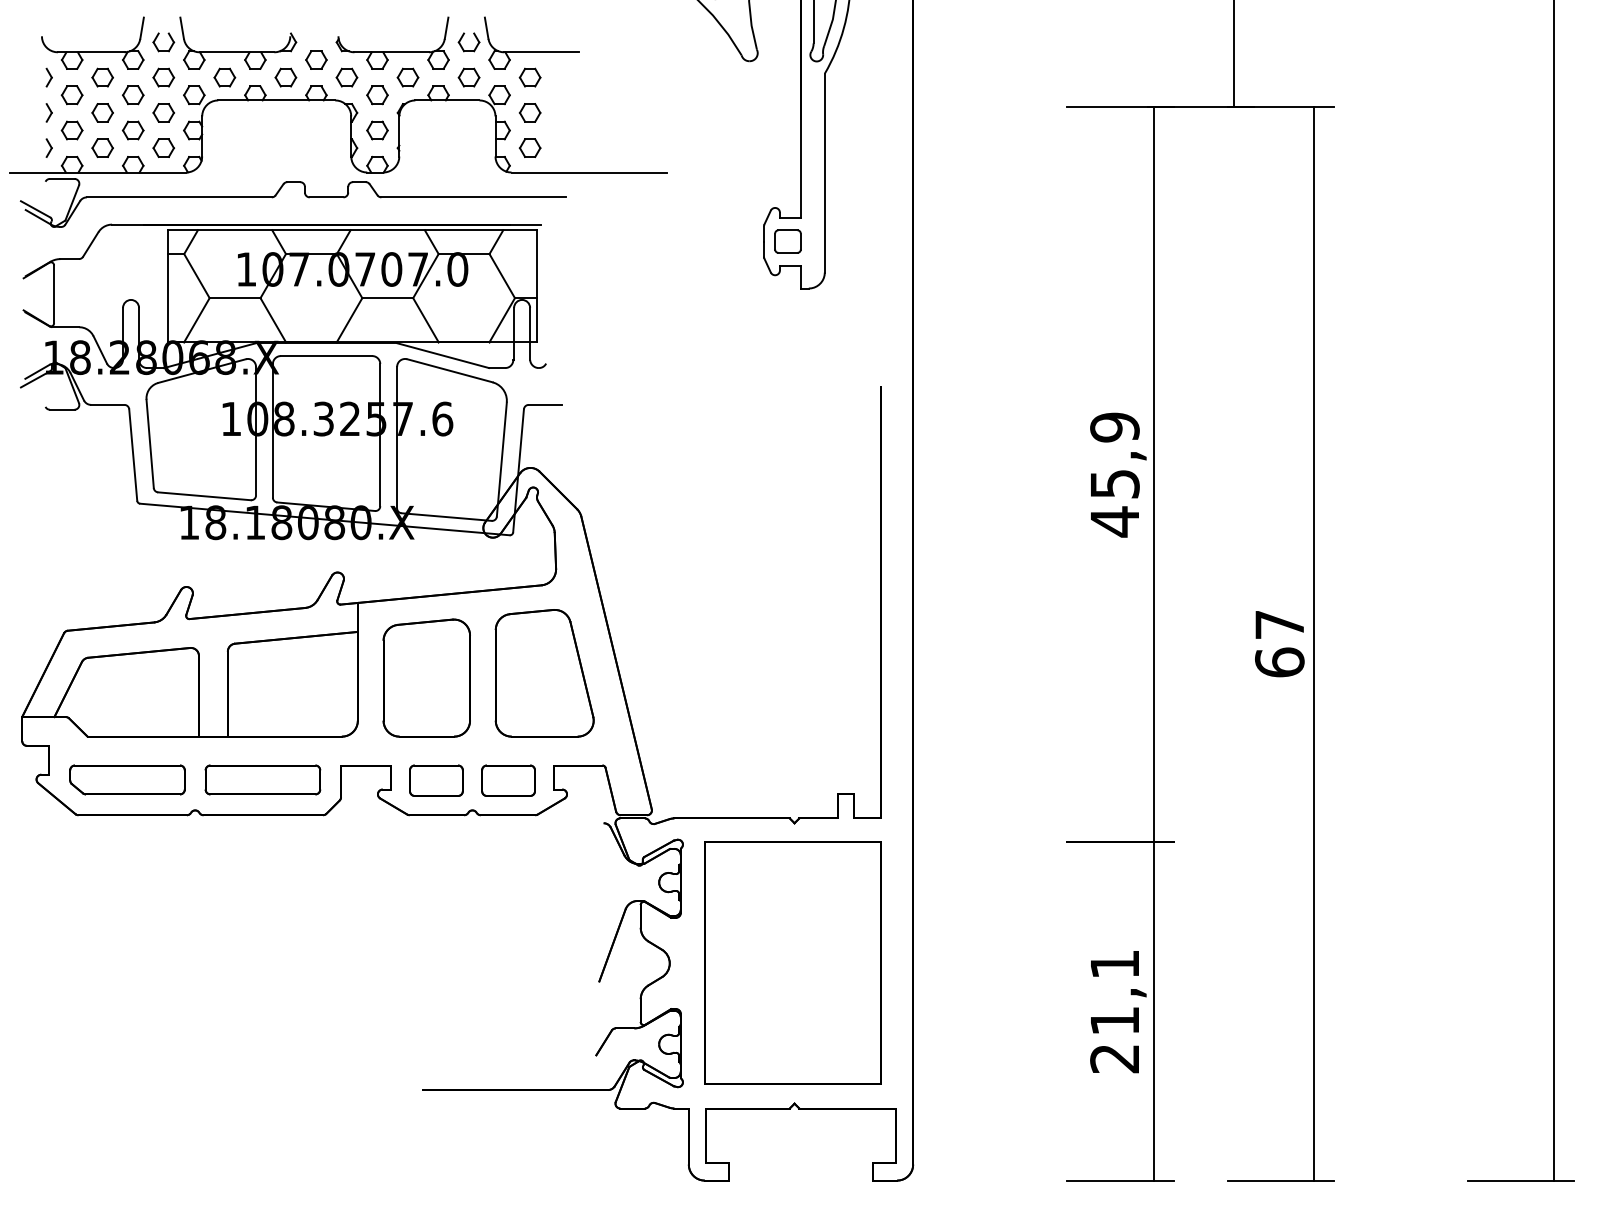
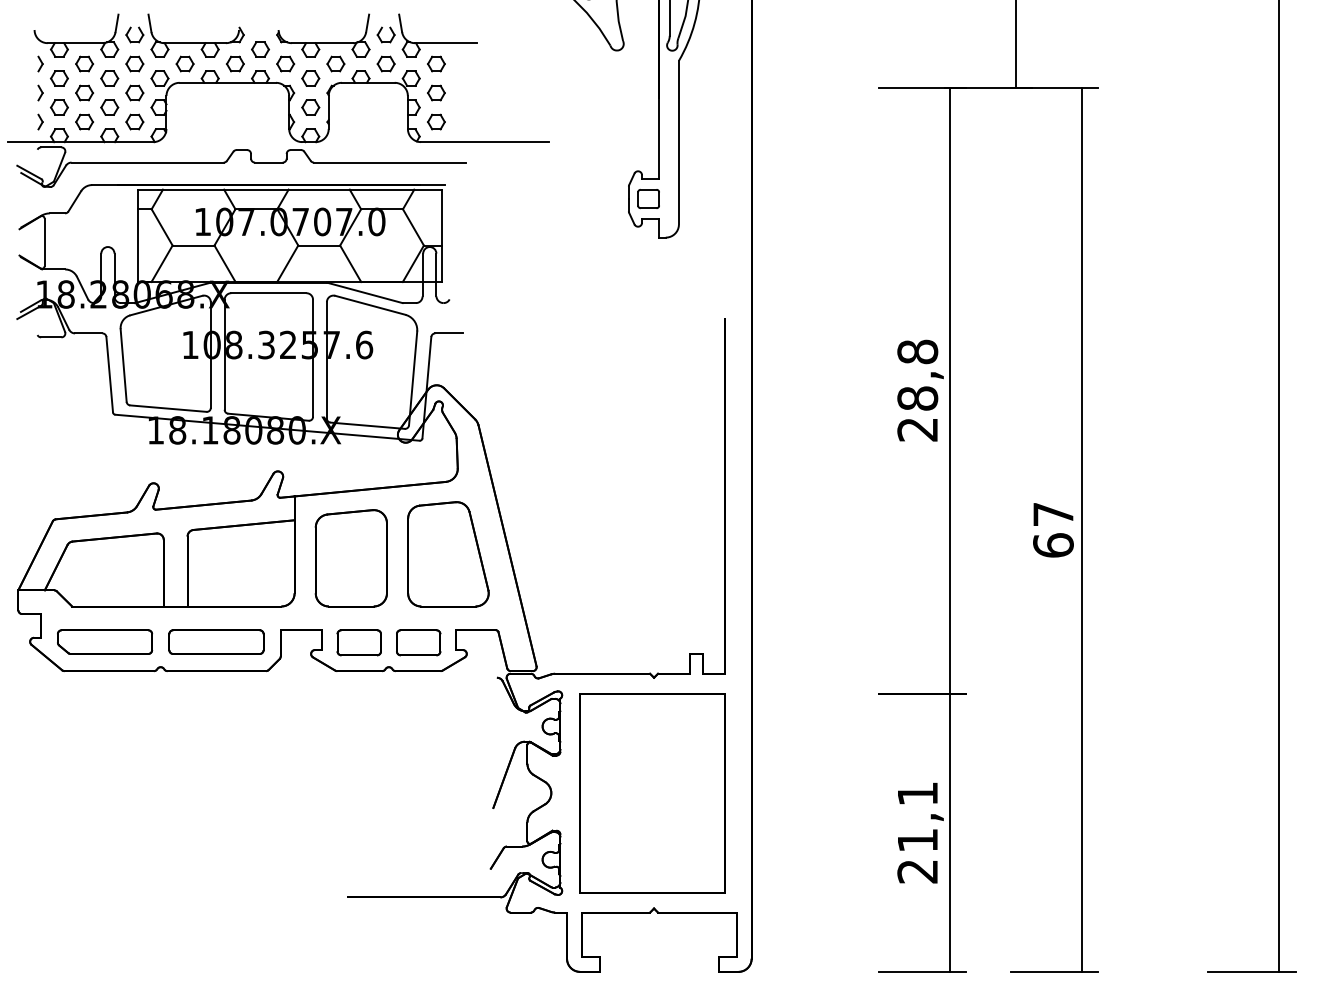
text: (1114, 474) -> (917, 390), 45,9 -> 28,8

